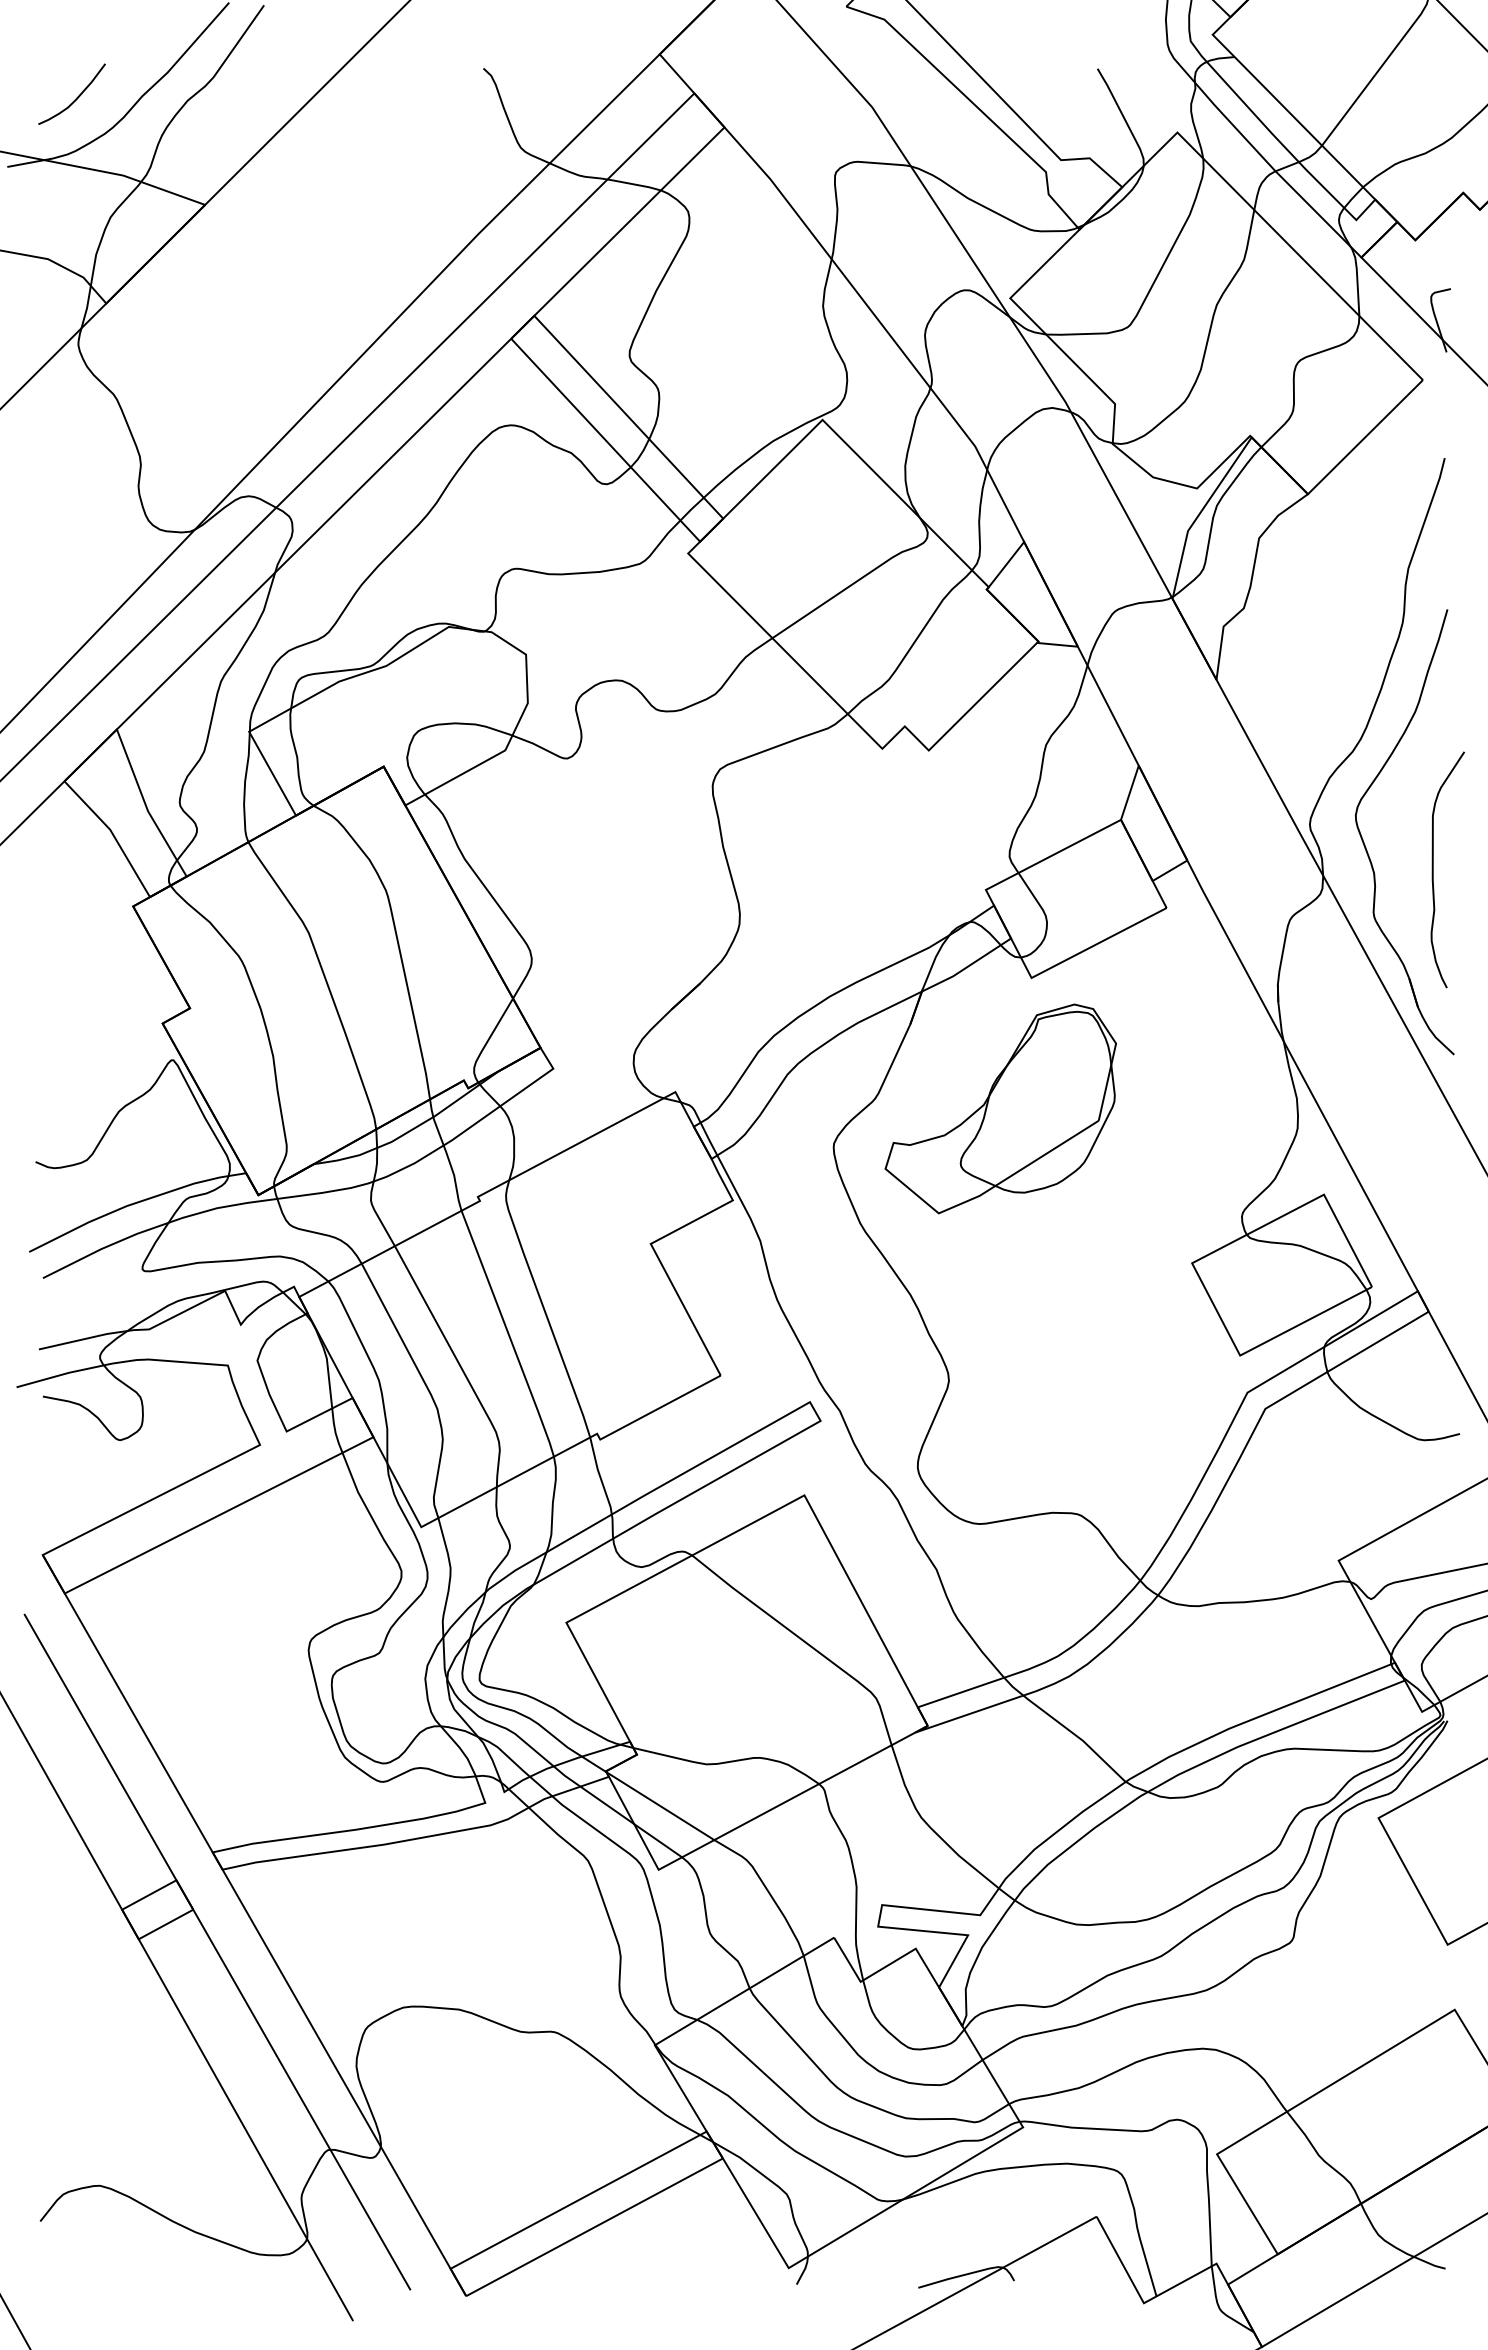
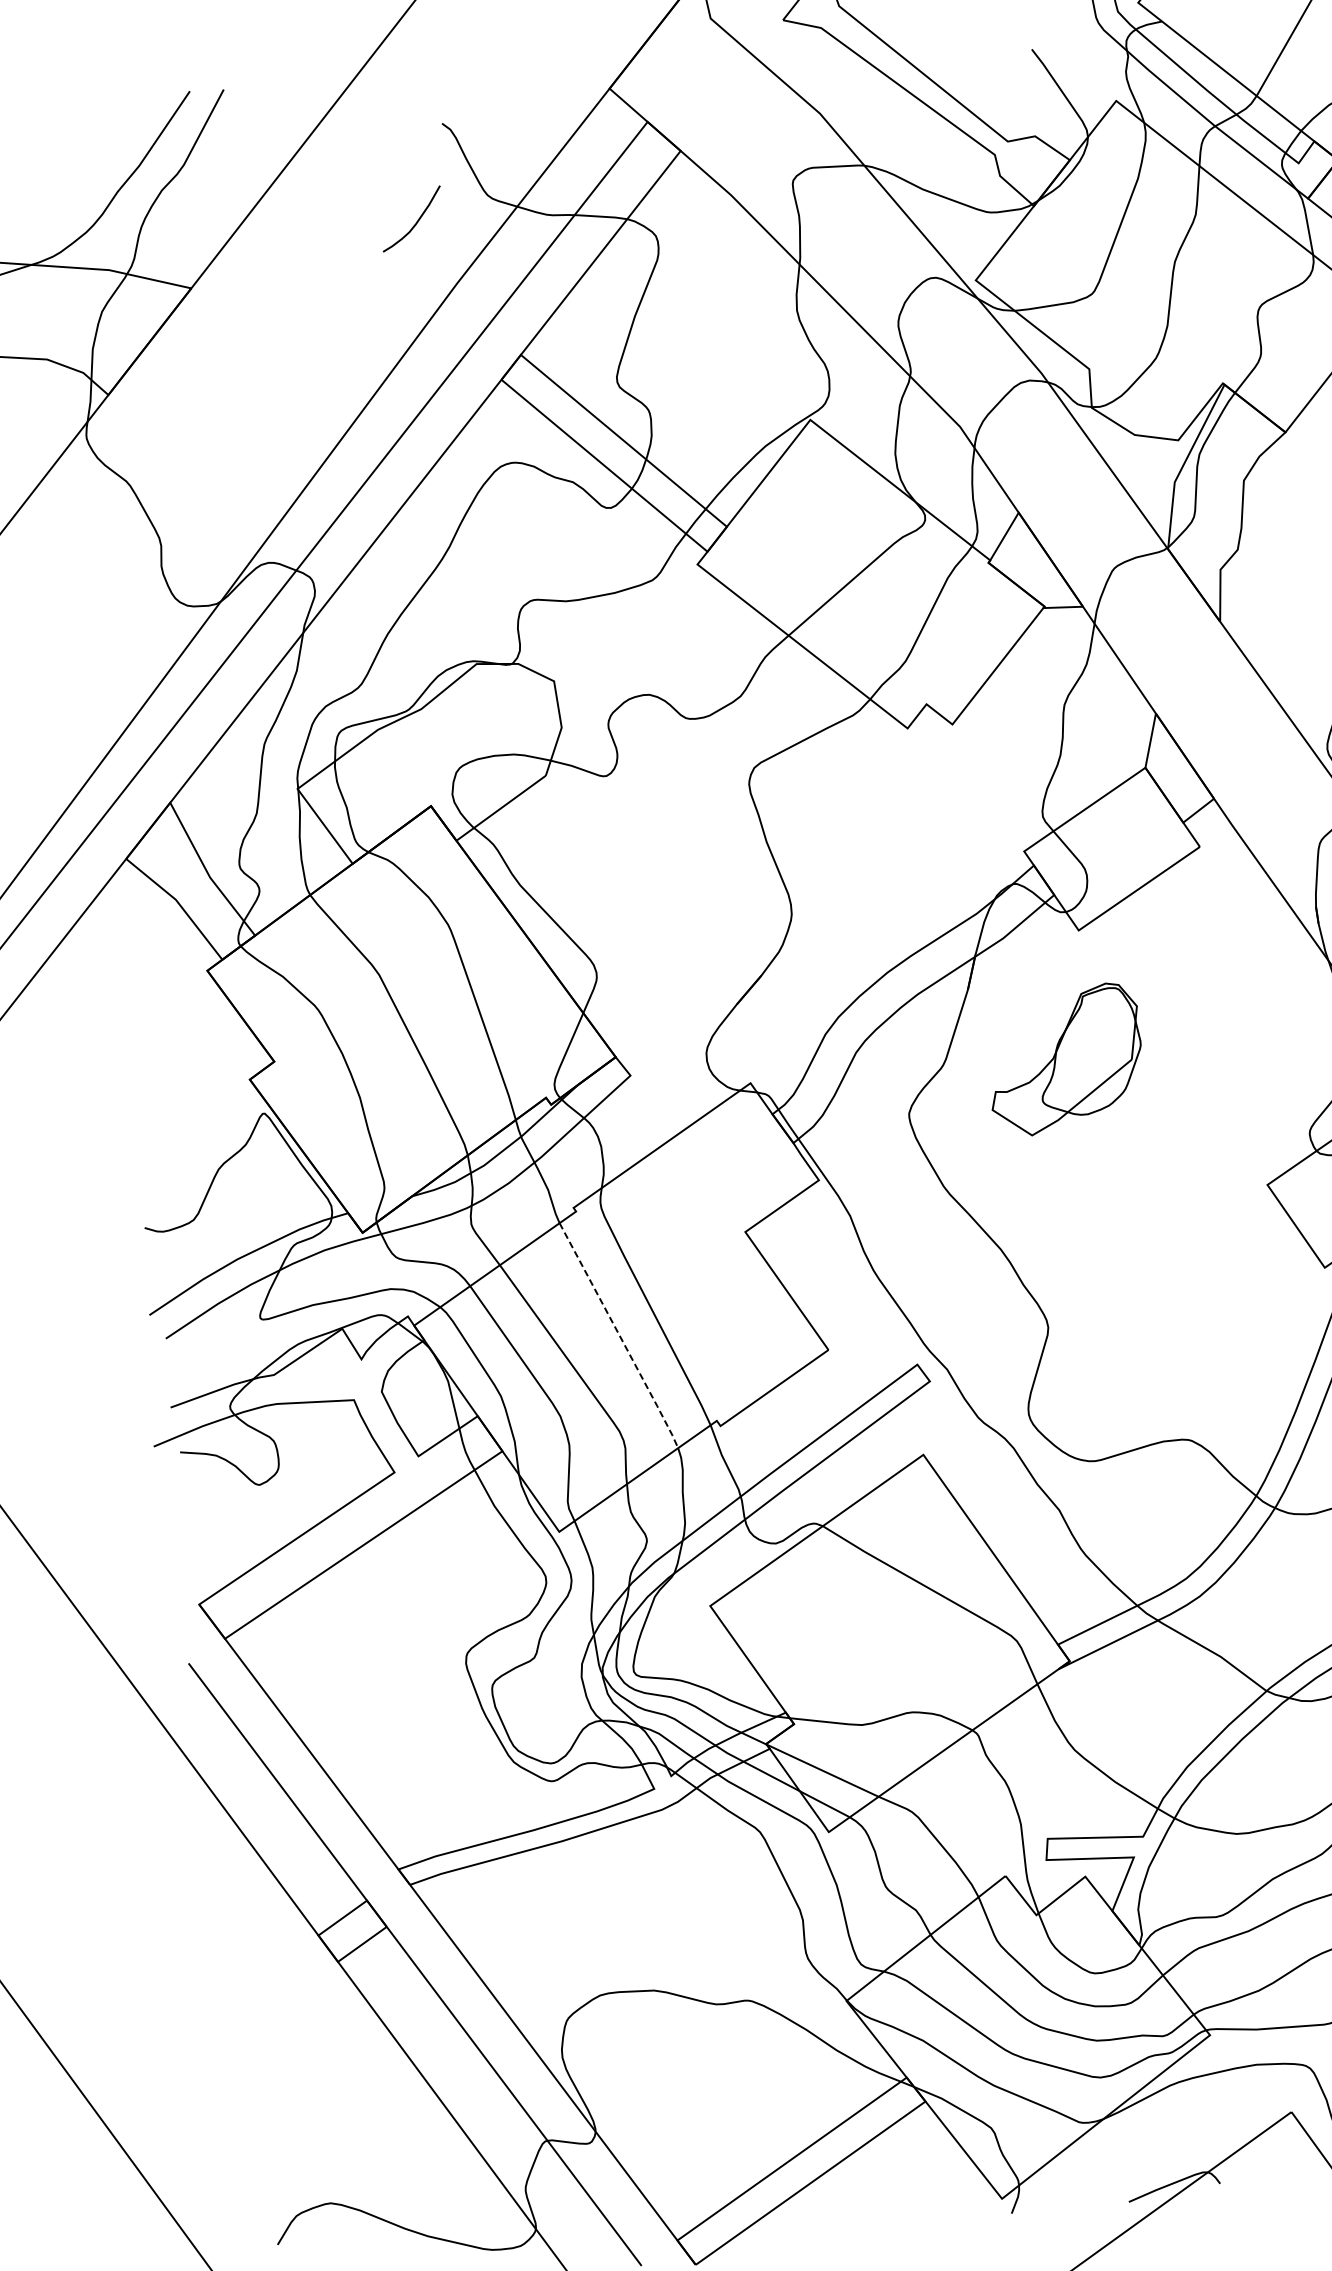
curve: (76, 97) -> (416, 221), moved
part: (1000, 1108) -> (1064, 1059), size x0.7
line: (508, 1334) -> (619, 1336), solid -> dashed

